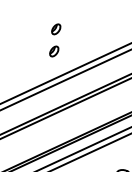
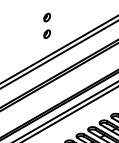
part: (54, 39) -> (46, 25), moved

